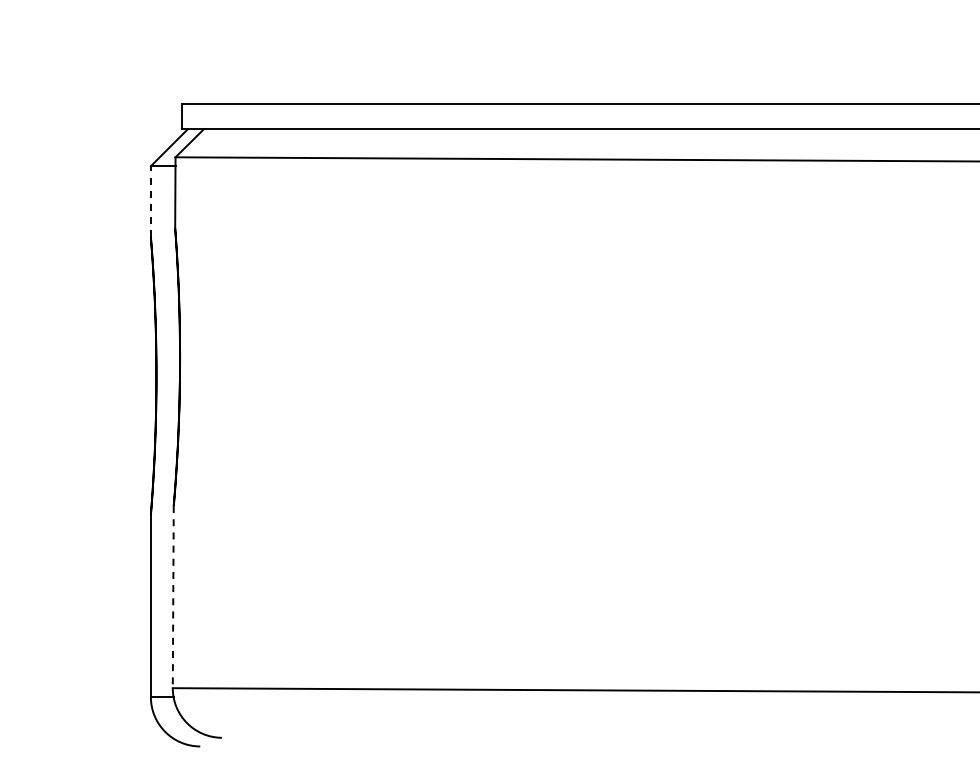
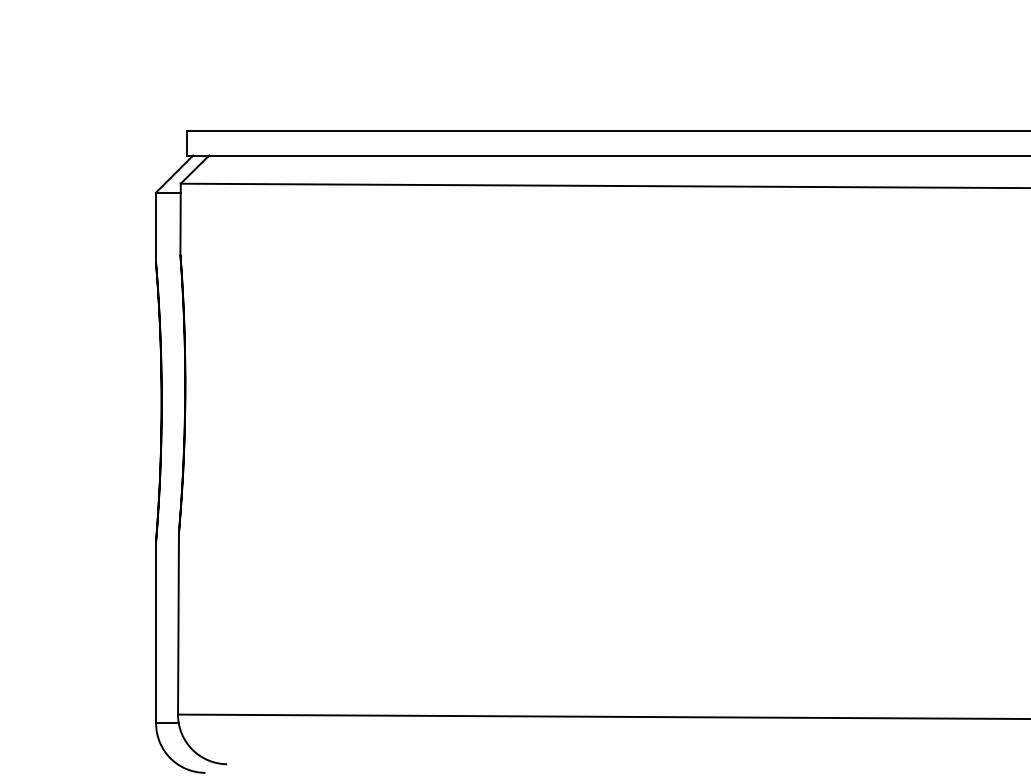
line: (151, 201) -> (156, 227), dashed -> solid
line: (173, 598) -> (178, 624), dashed -> solid

